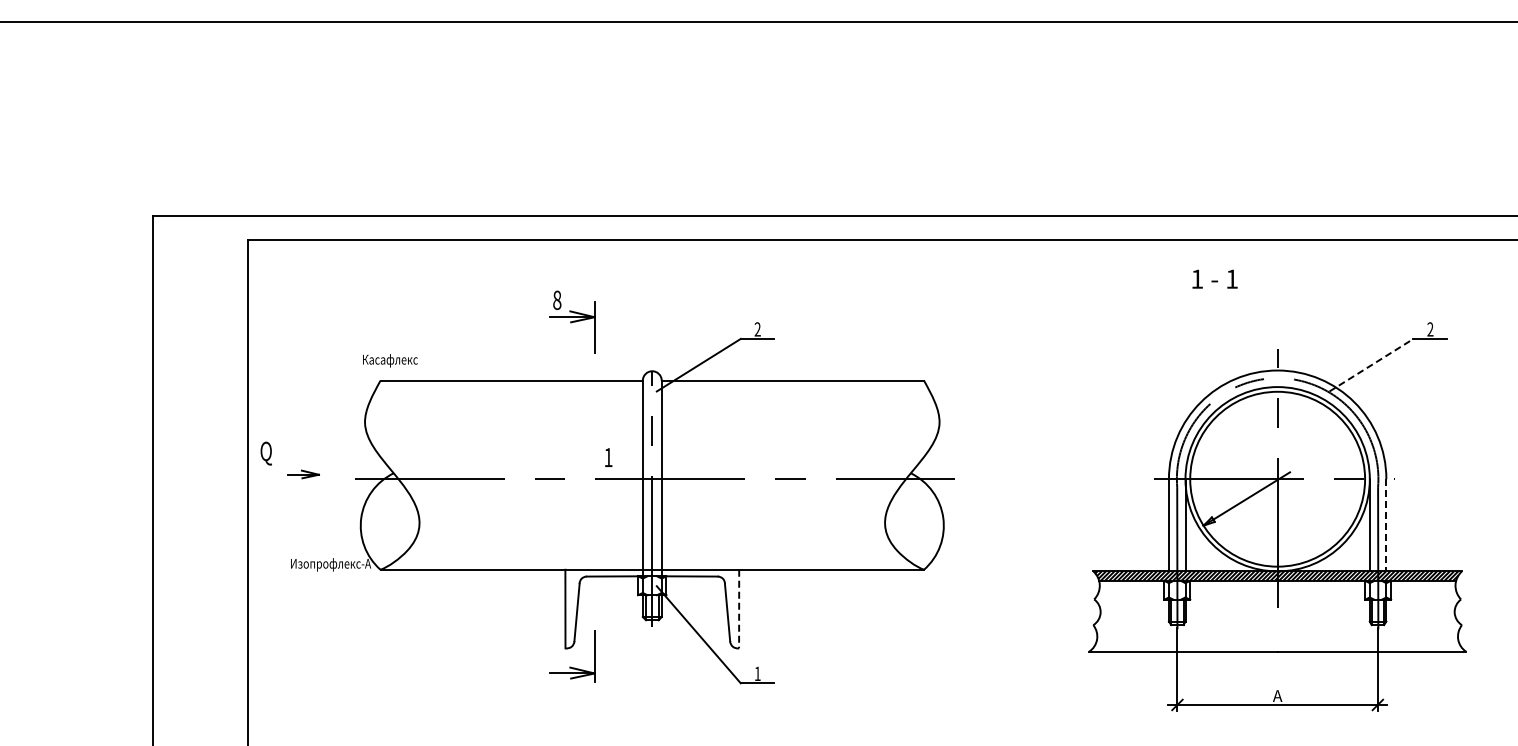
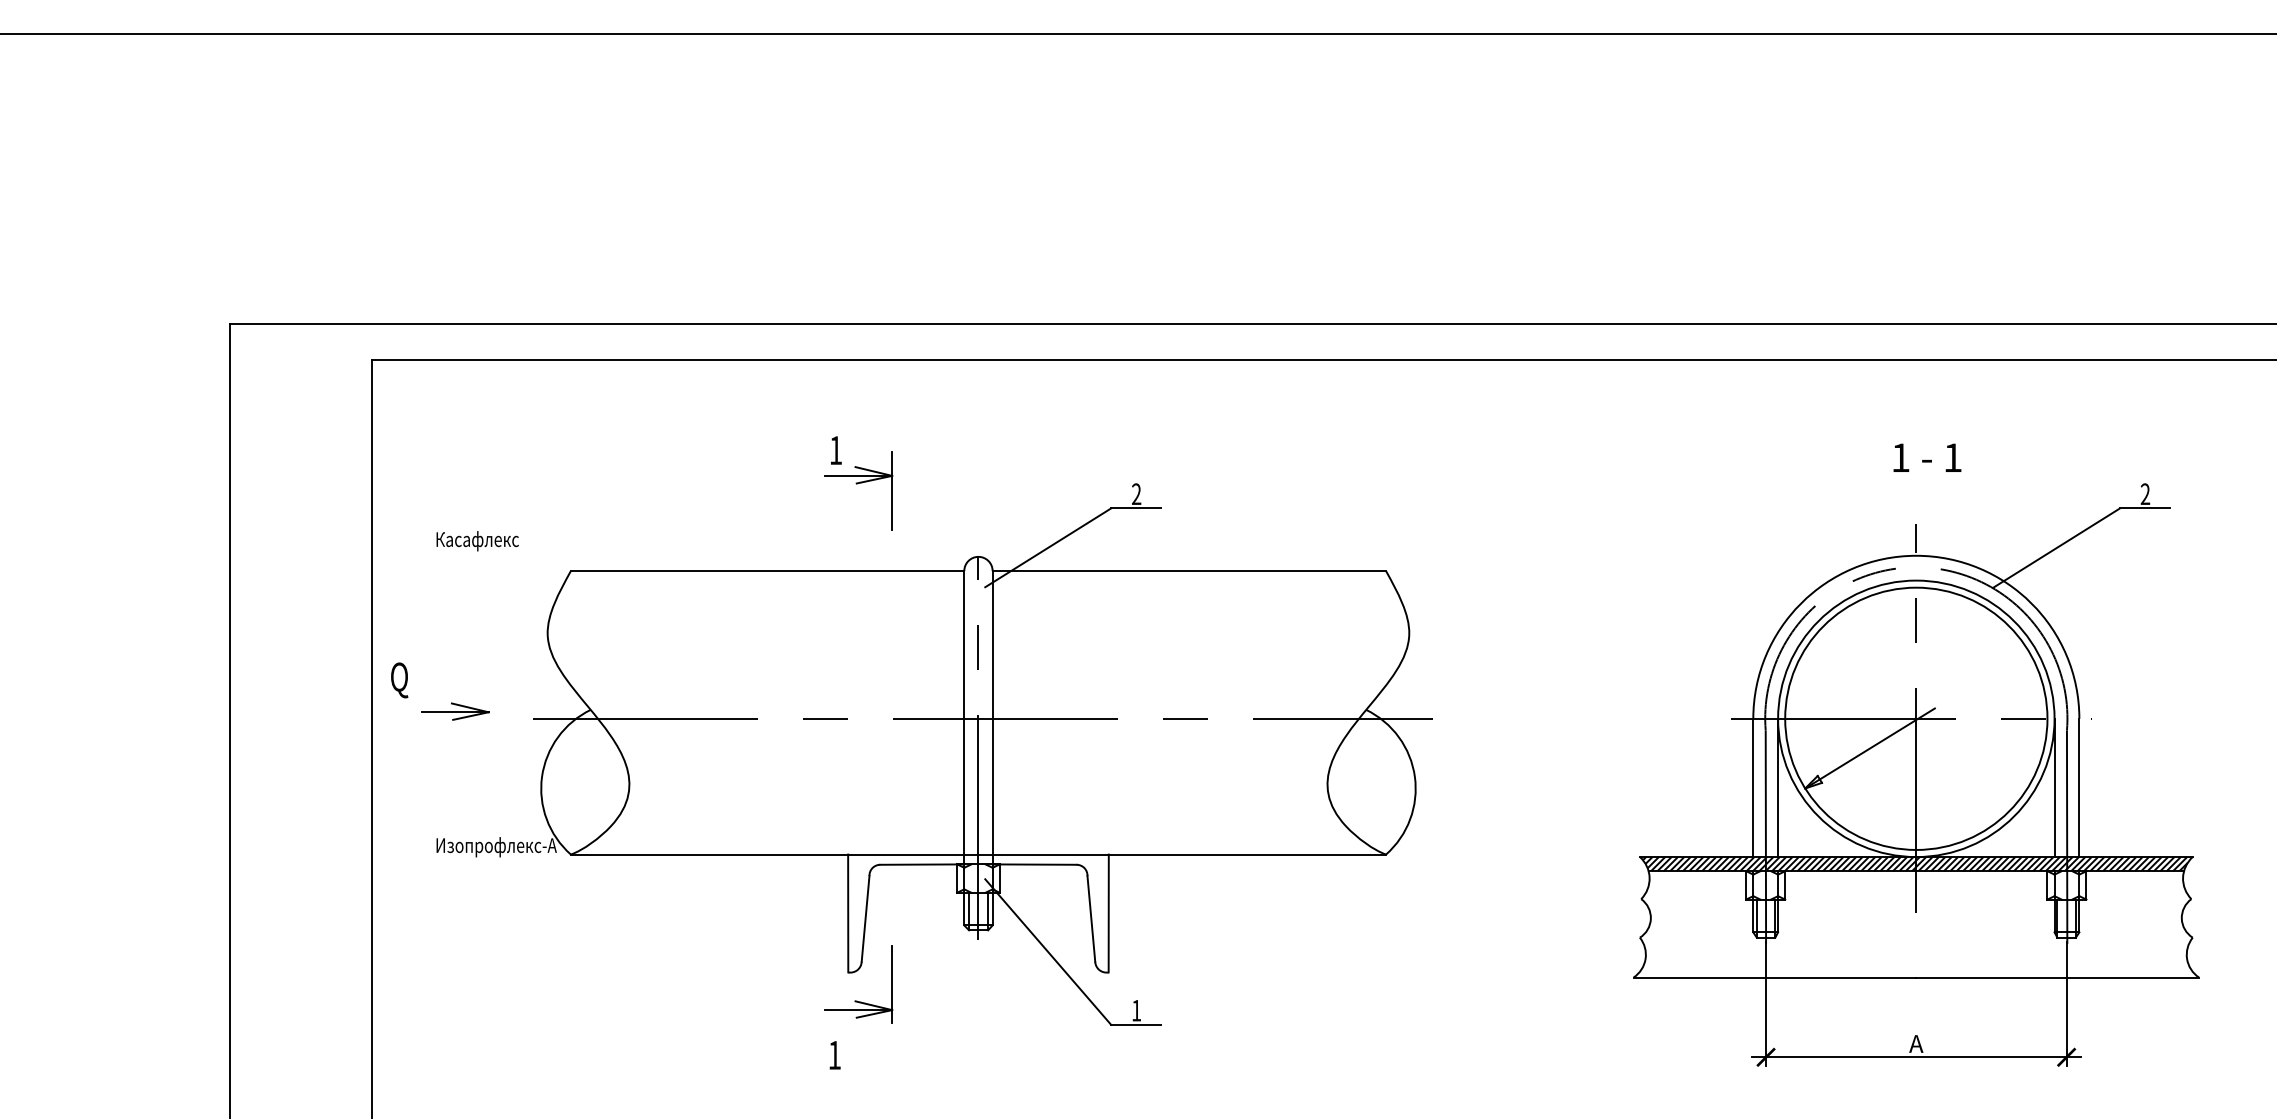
text: (1214, 278) -> (1926, 456), moved
text: (557, 300) -> (836, 450), 8 -> 1
text: (390, 360) -> (477, 540), moved
line: (1371, 365) -> (2057, 548), dashed -> solid
text: (608, 457) -> (834, 1055), moved
part: (303, 474) -> (455, 711), size x1.43
line: (1386, 525) -> (2079, 788), dashed -> solid
line: (739, 609) -> (1109, 914), dashed -> solid

